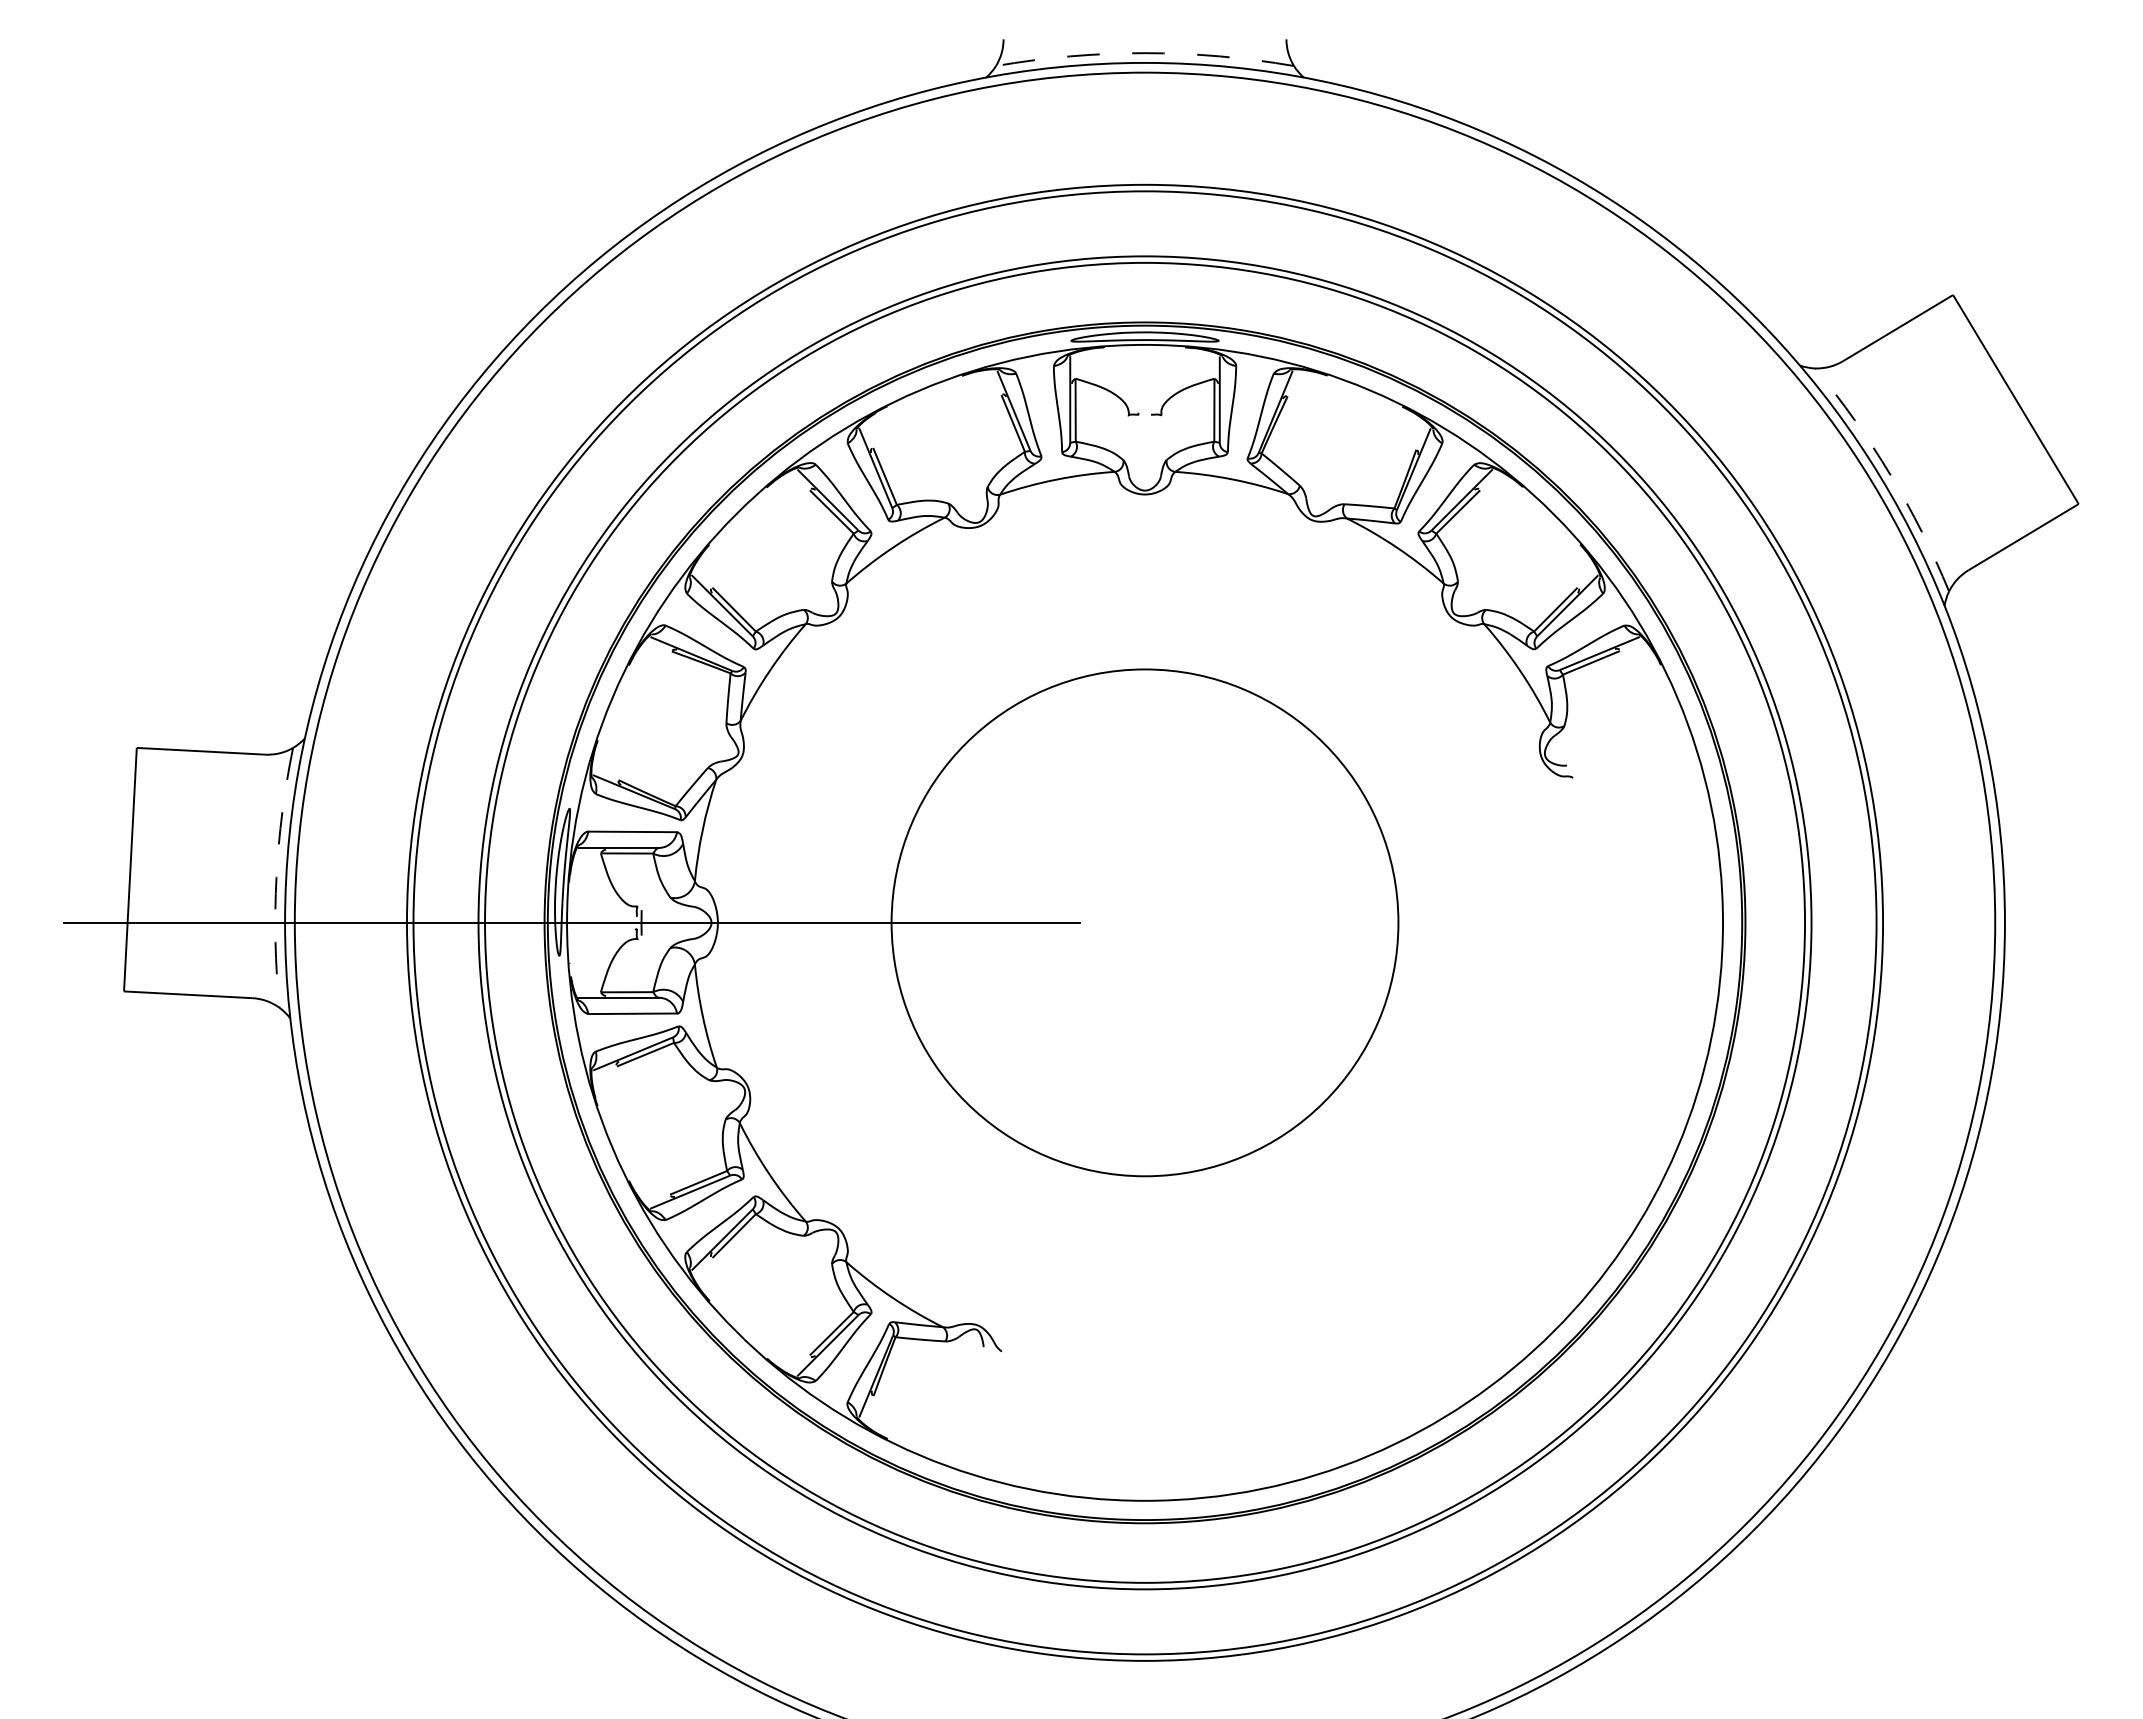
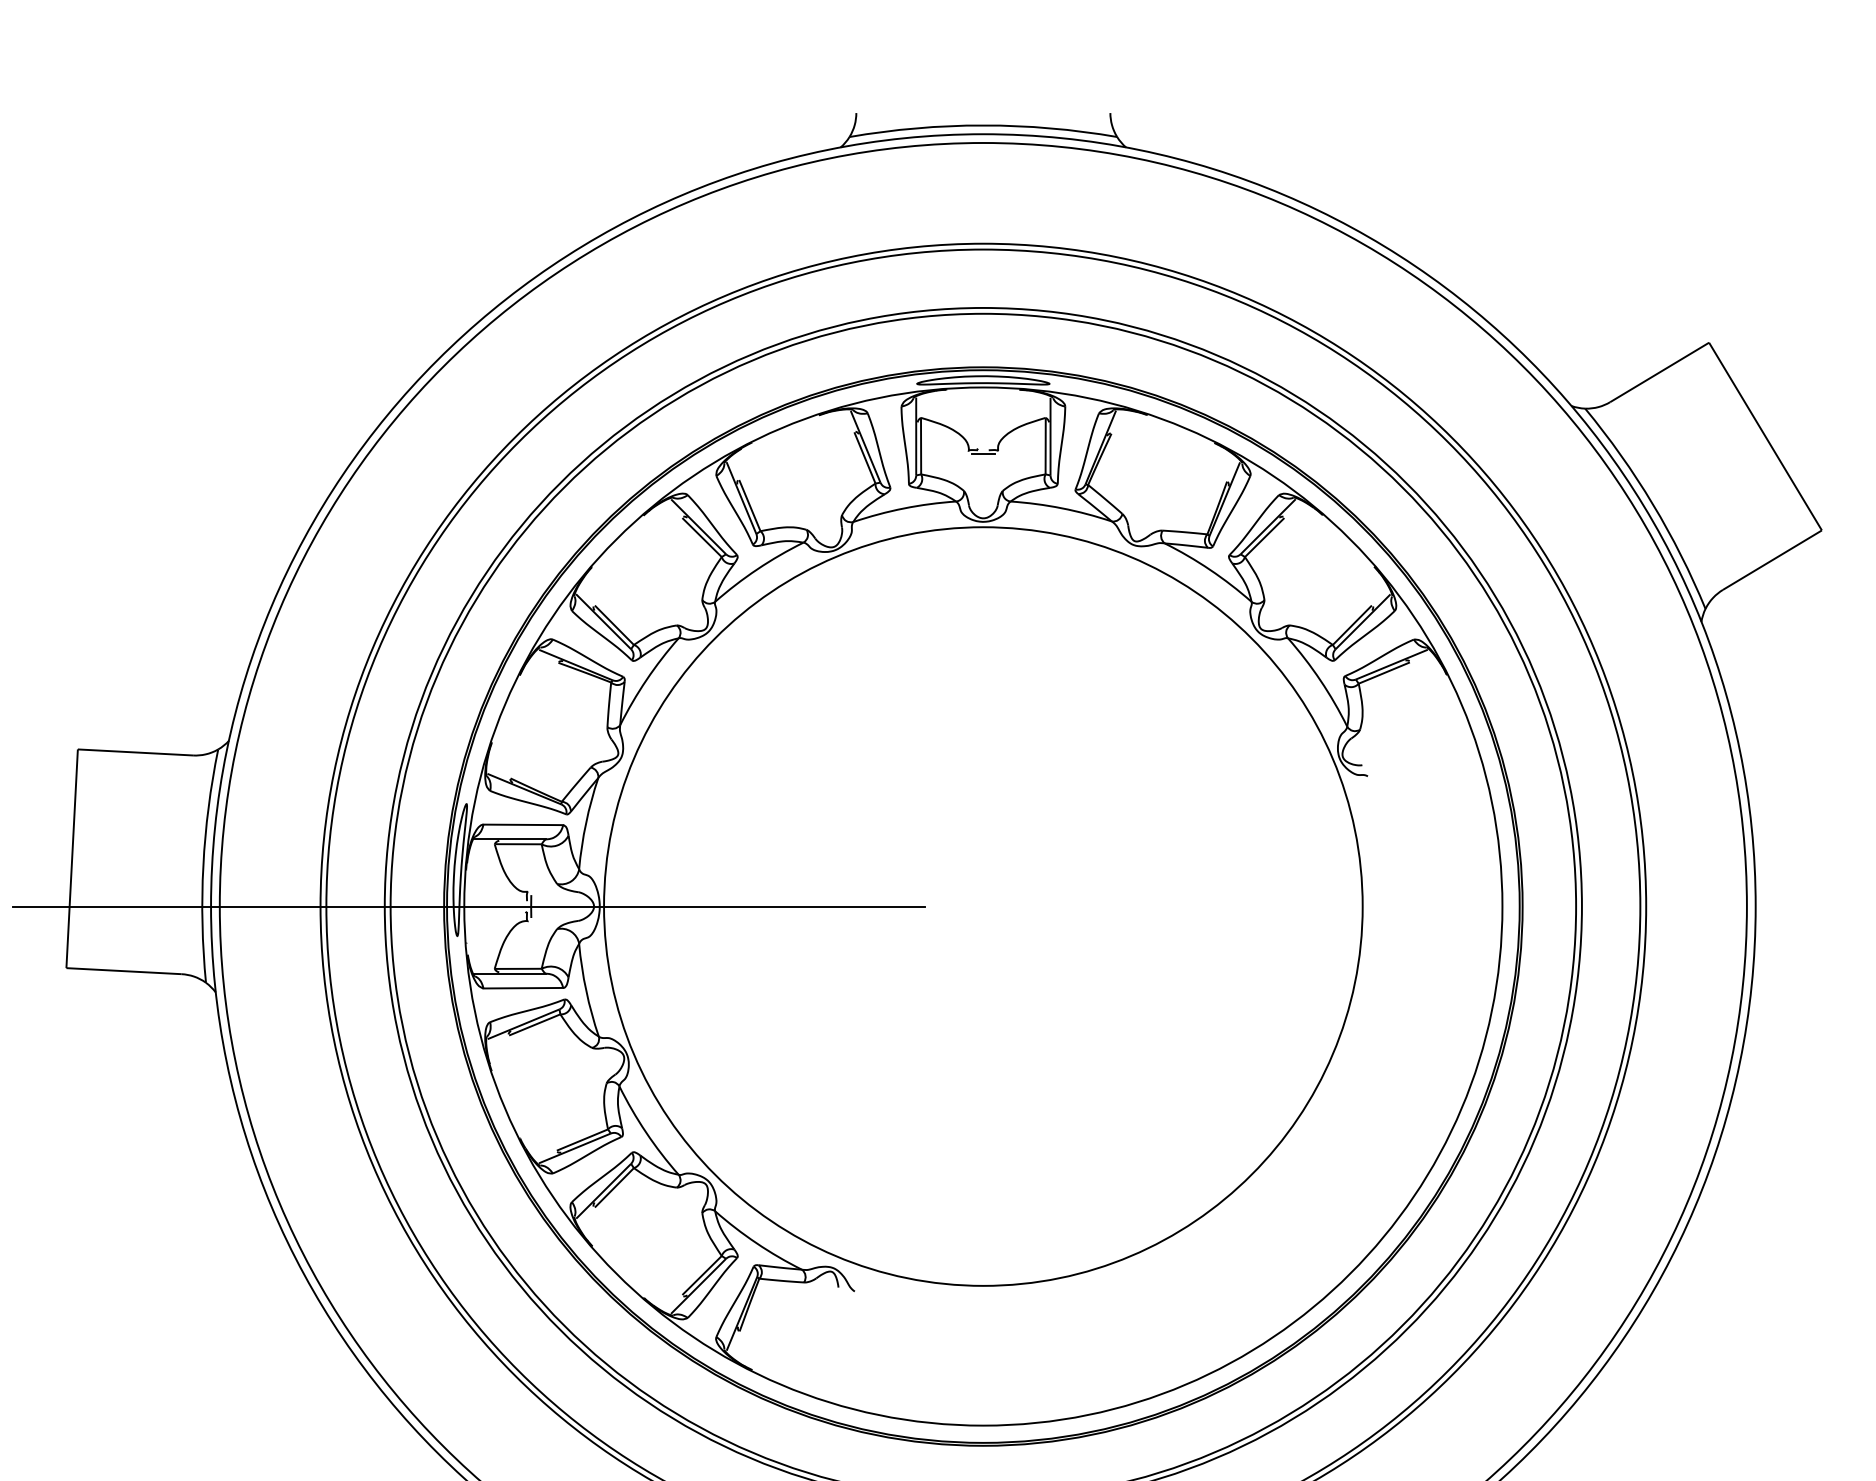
arc: (1145, 53) -> (983, 125), dashed -> solid
line: (1144, 419) -> (982, 454), added
arc: (1890, 474) -> (1652, 503), dashed -> solid
arc: (276, 877) -> (203, 865), dashed -> solid
circle: (1144, 922) -> (982, 906), size x1.67

